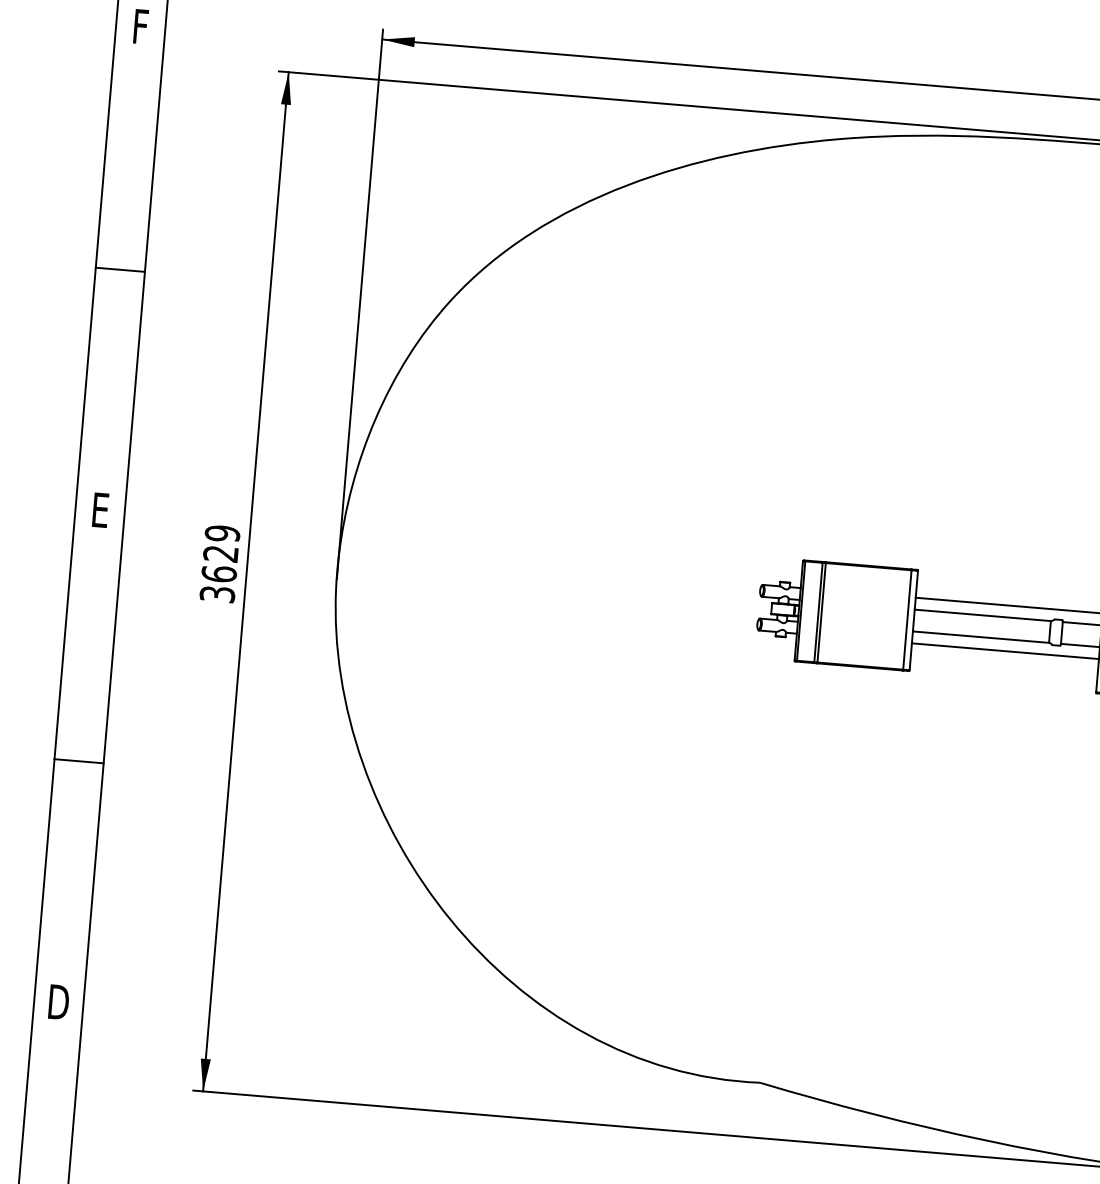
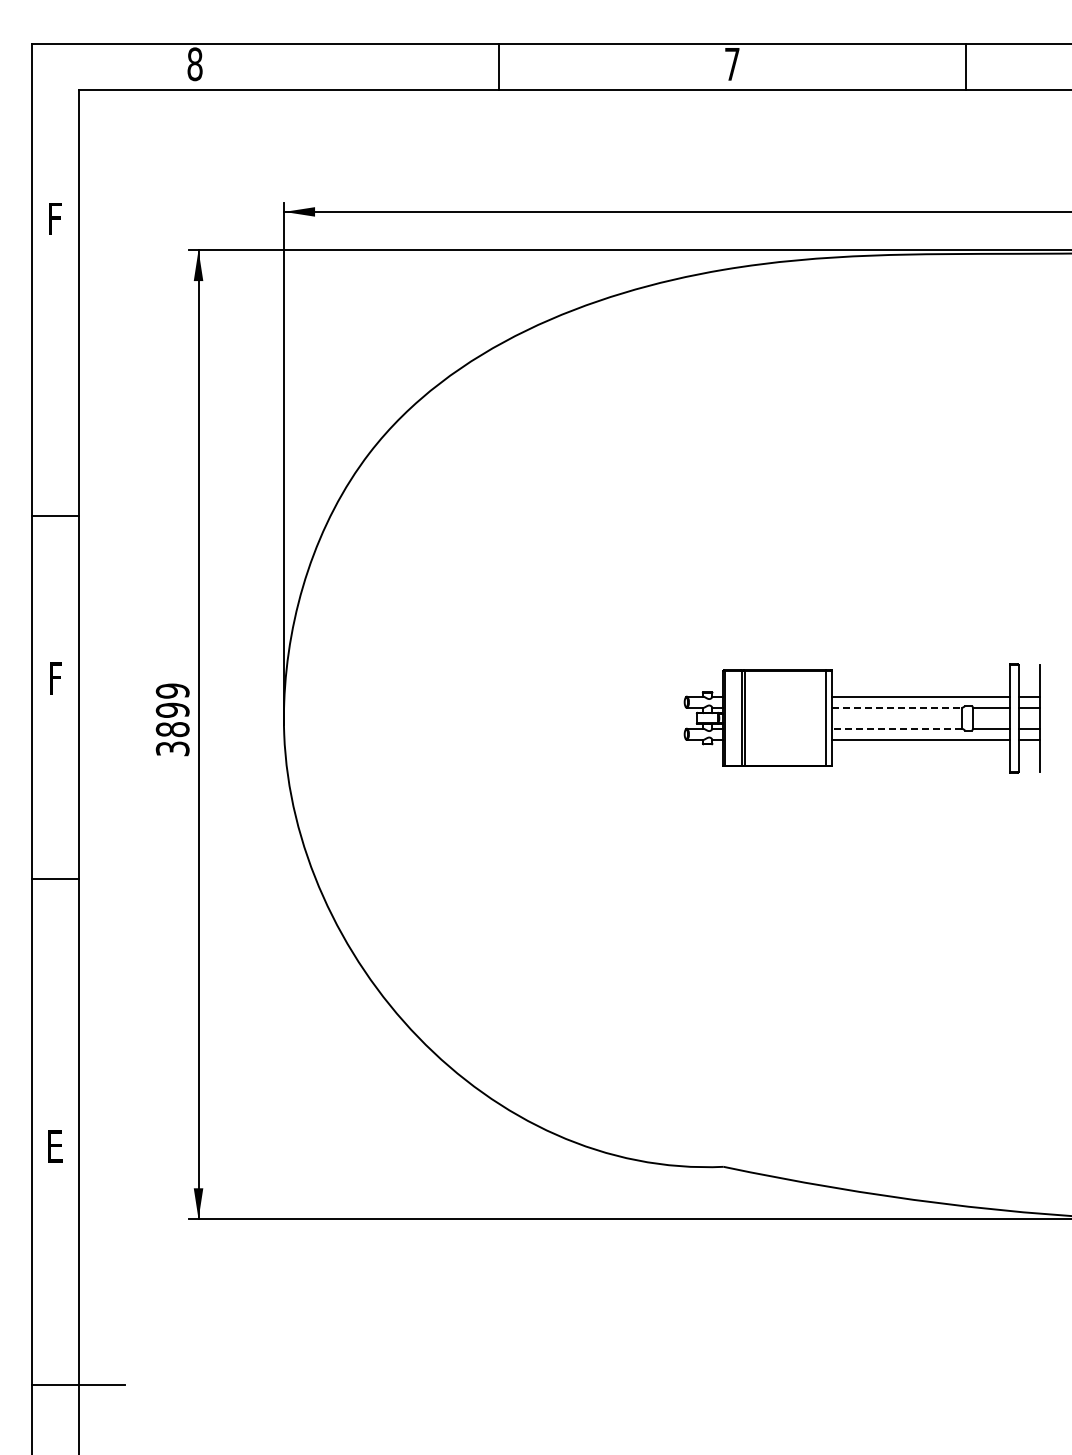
line: (119, 270) -> (54, 516), moved
text: (100, 510) -> (55, 678), E -> F
text: (219, 563) -> (172, 719), 3629 -> 3899
line: (983, 614) -> (897, 707), solid -> dashed
line: (981, 637) -> (897, 728), solid -> dashed
line: (78, 761) -> (54, 879), moved
text: (59, 1002) -> (55, 1146), D -> E

